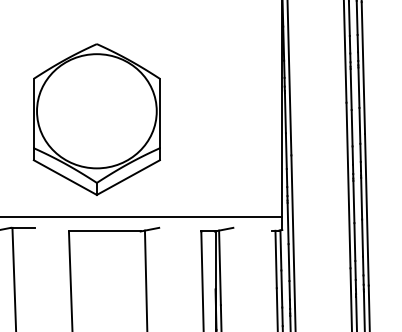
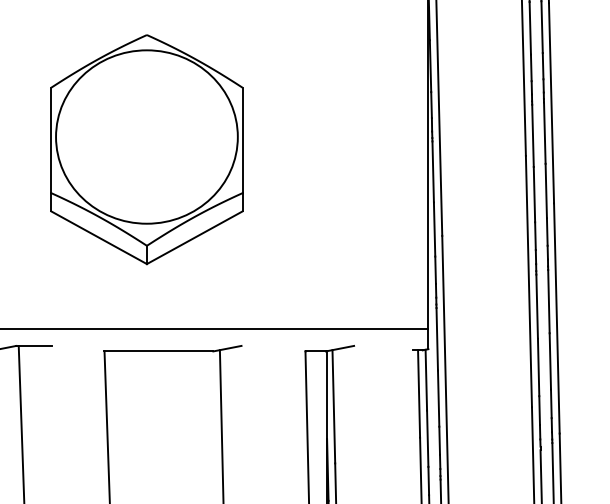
part: (96, 119) -> (146, 149), moved

